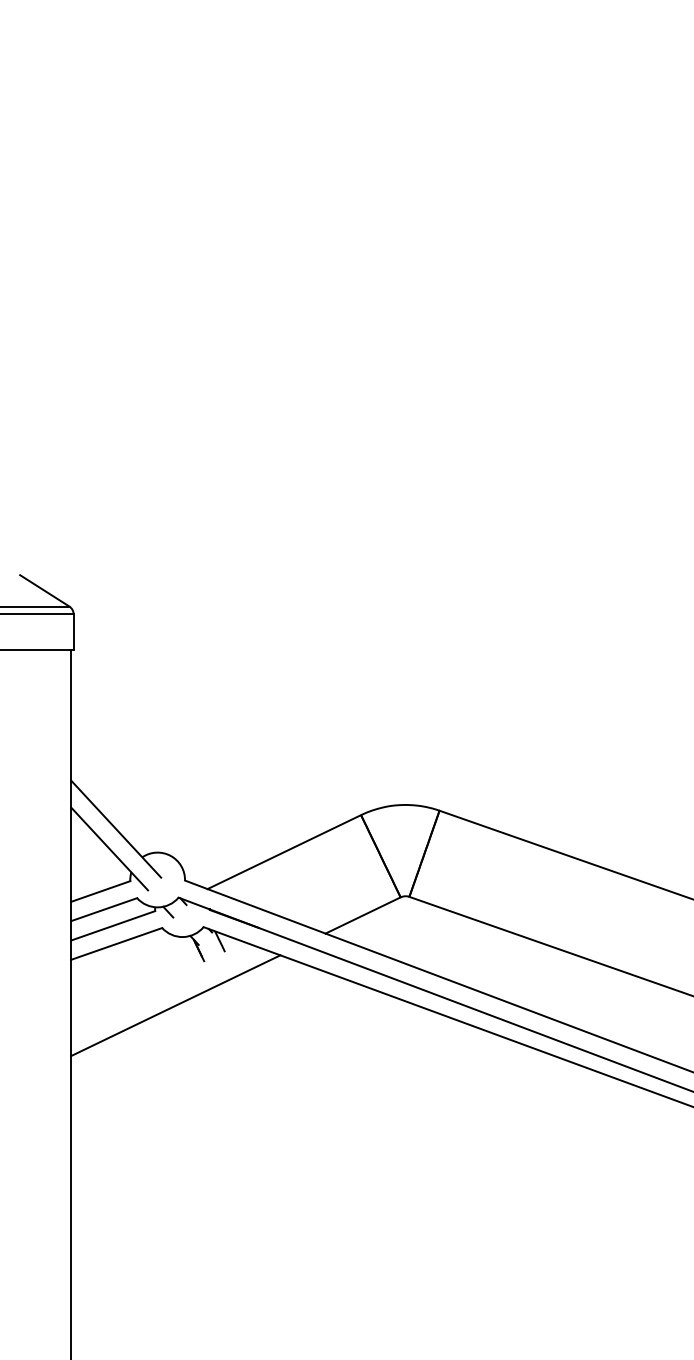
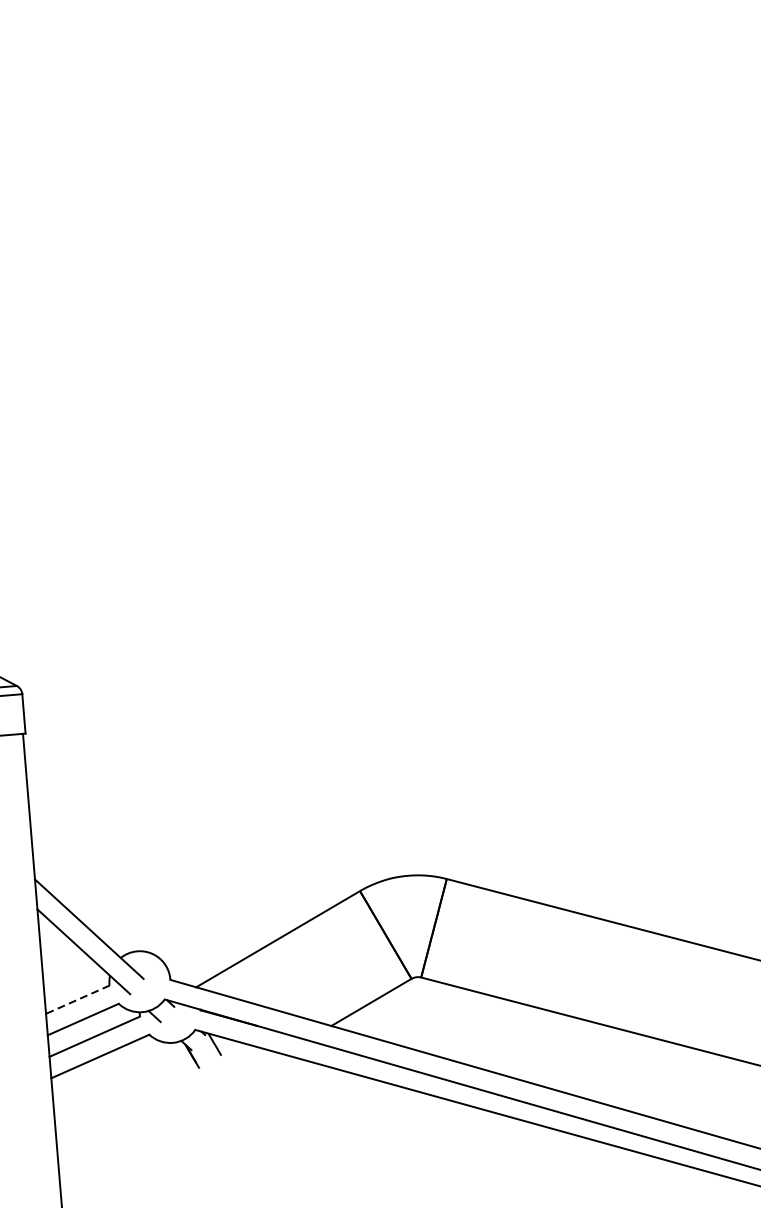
line: (100, 891) -> (77, 999), solid -> dashed
line: (175, 1005) -> (171, 1119), removed

